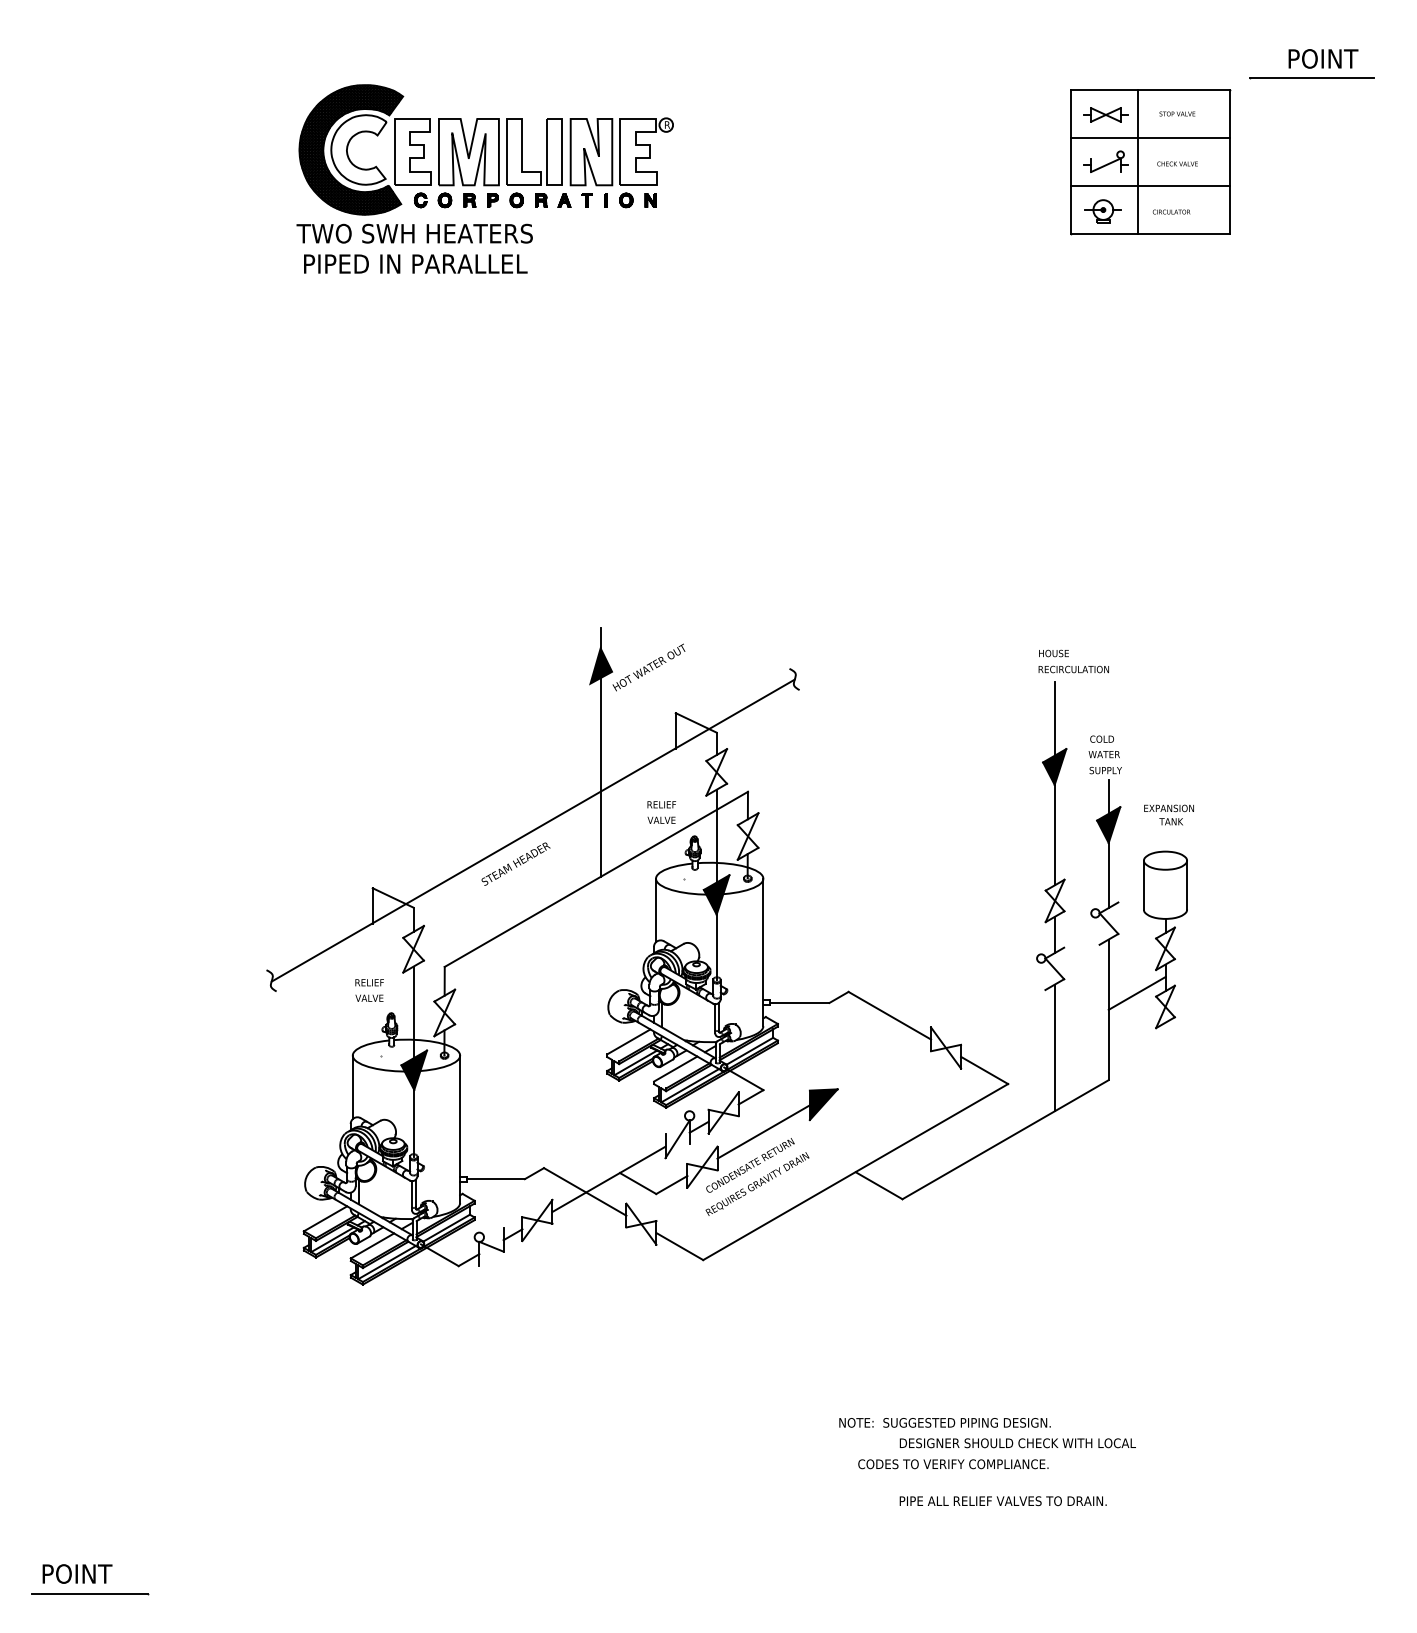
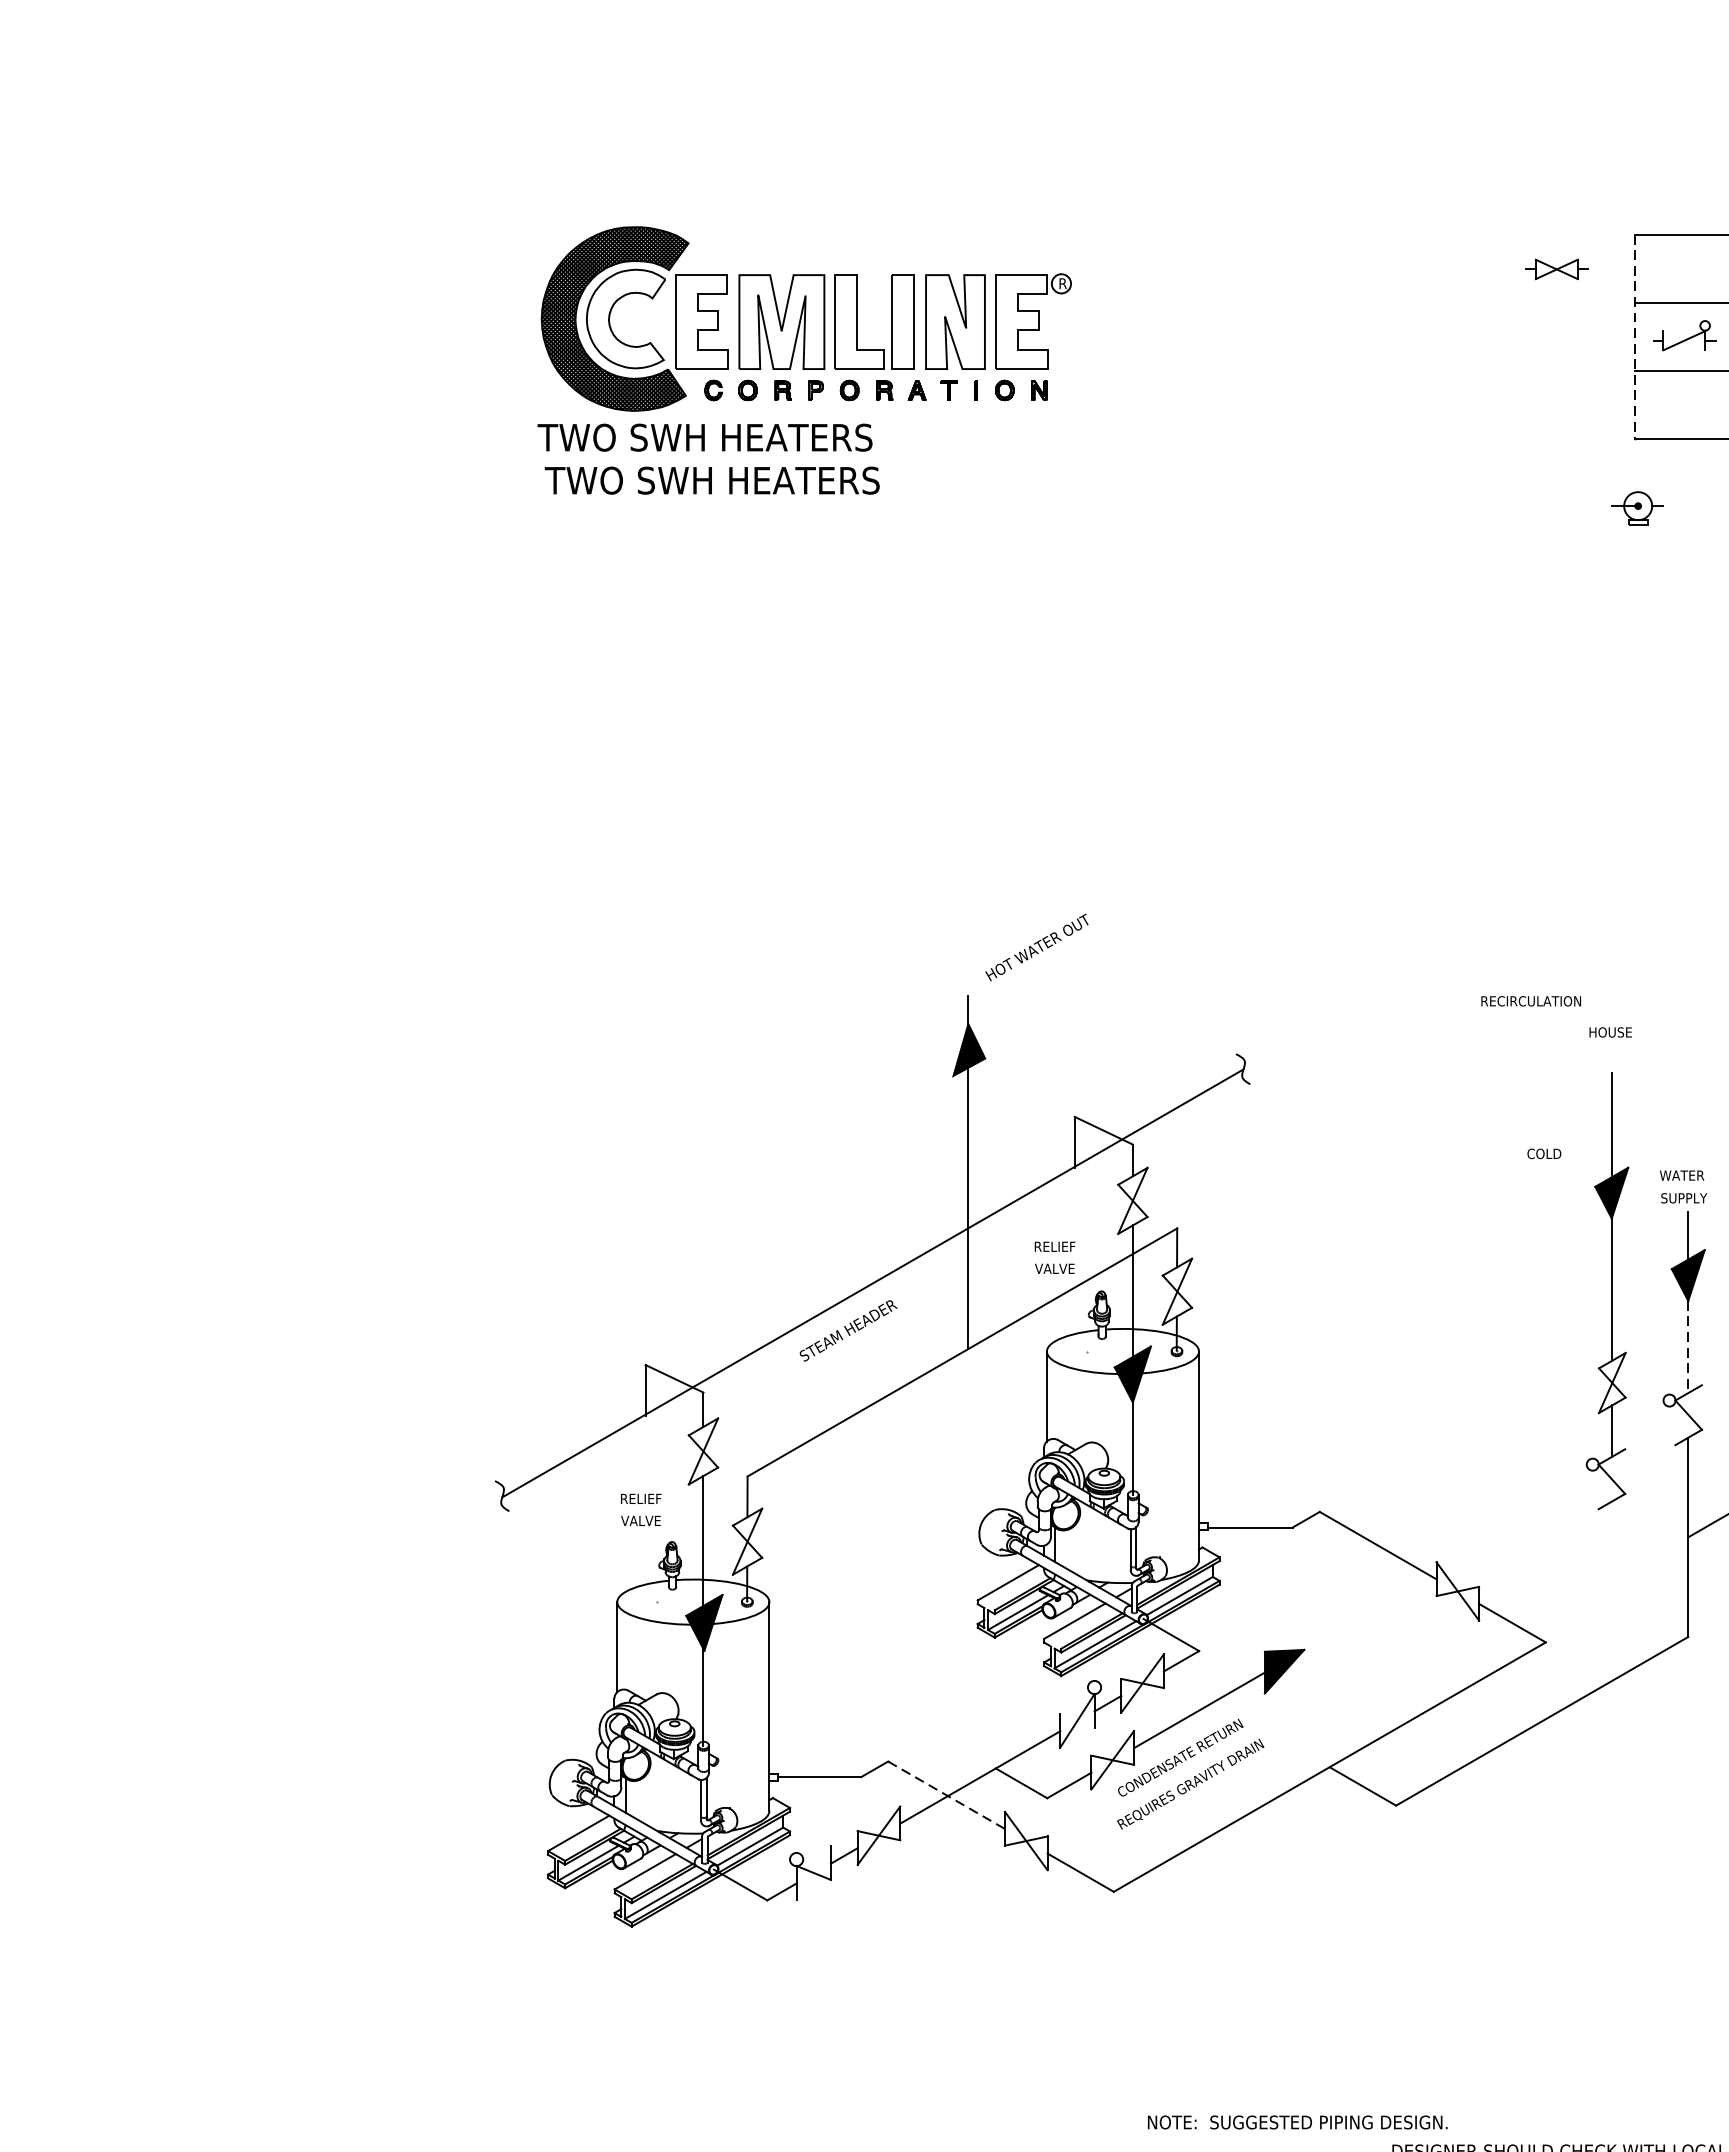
part: (1105, 114) -> (1556, 268), moved
line: (1070, 162) -> (1634, 336), solid -> dashed
part: (1102, 211) -> (1636, 508), moved
text: (419, 263) -> (711, 479), PIPED IN PARALLEL -> TWO SWH HEATERS
text: (648, 667) -> (1036, 947), moved
text: (1073, 669) -> (1530, 1001), moved
text: (1101, 738) -> (1543, 1152), moved
line: (1108, 875) -> (1687, 1346), solid -> dashed
line: (1054, 1047) -> (1611, 1590), removed
line: (585, 1191) -> (947, 1794), solid -> dashed
text: (944, 1422) -> (1296, 2121), moved

